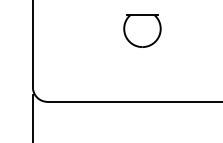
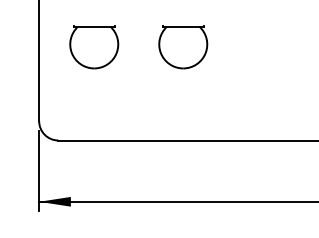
part: (74, 31) -> (94, 47), added

